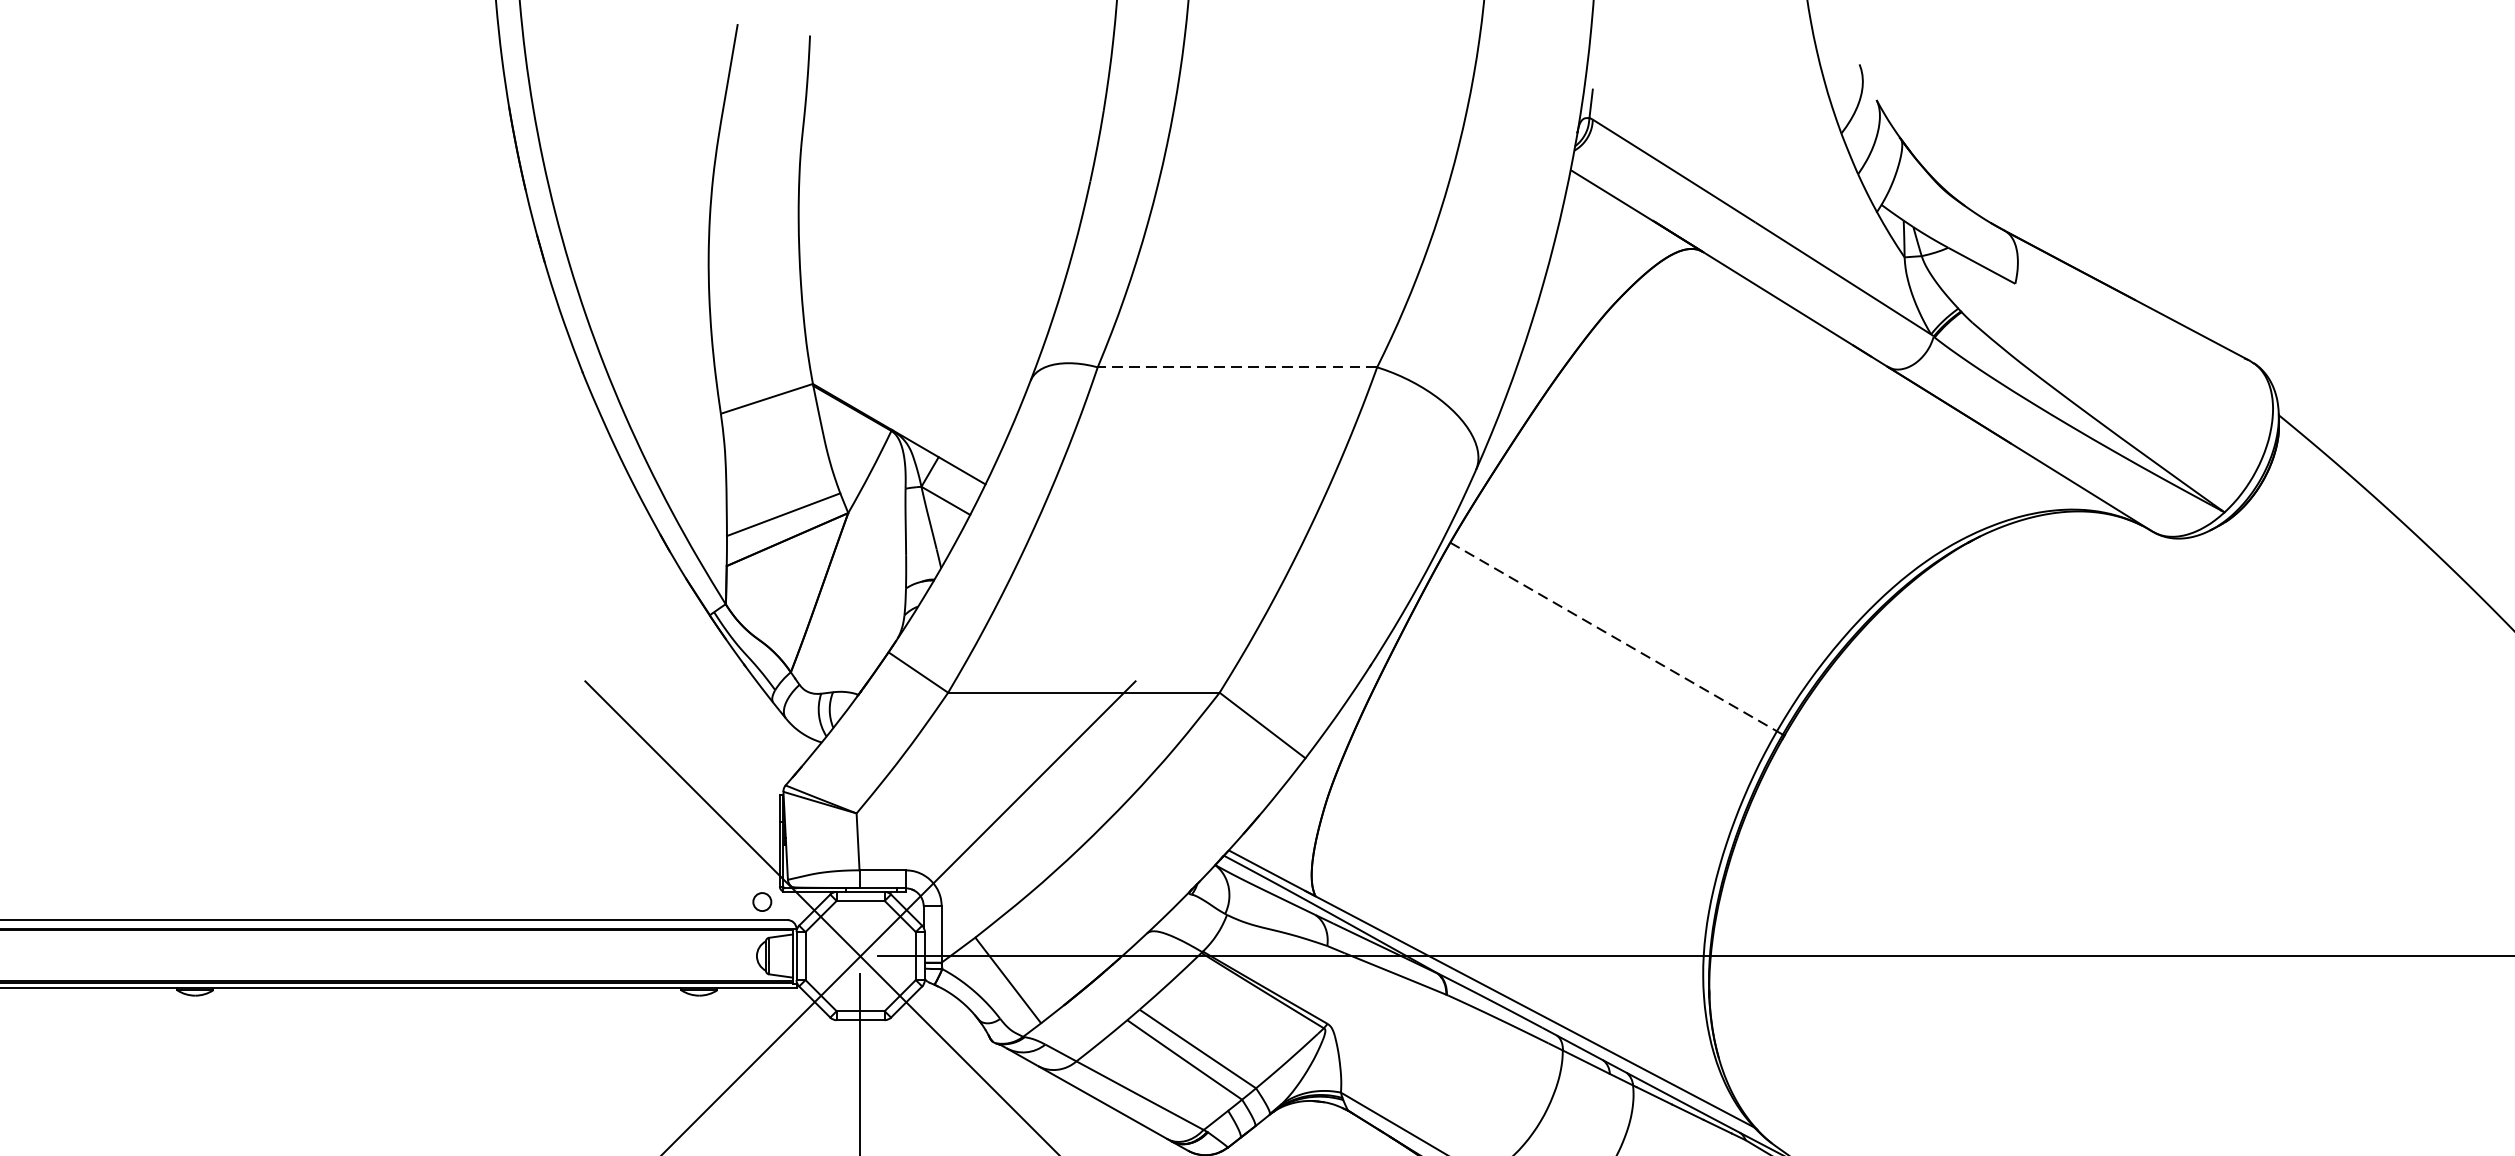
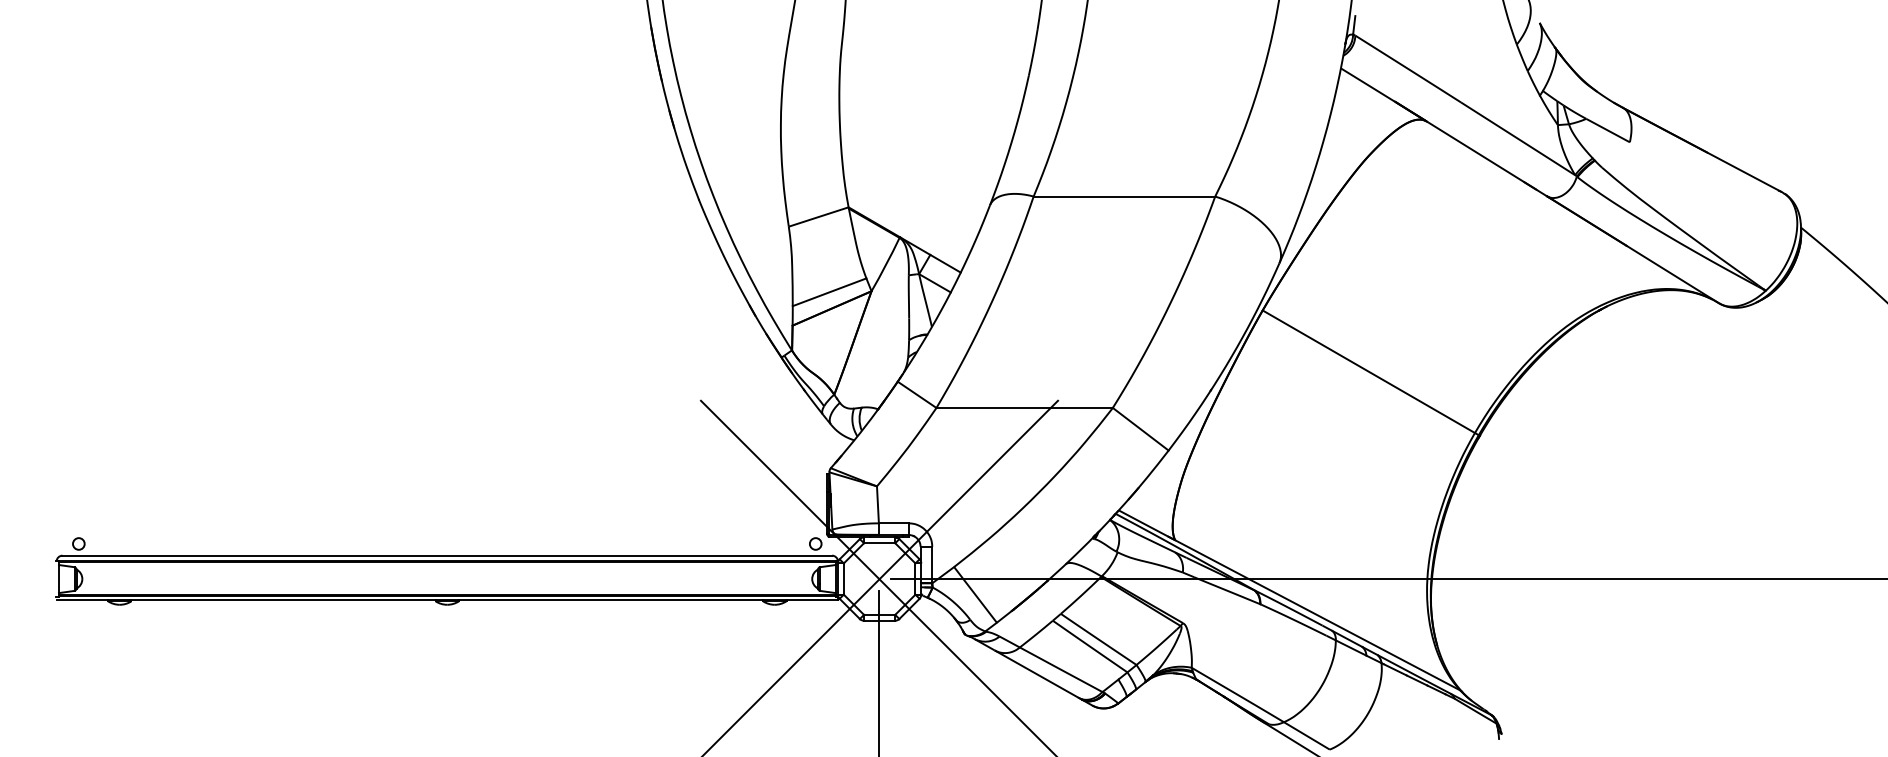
line: (1237, 367) -> (1124, 196), dashed -> solid
line: (1613, 636) -> (1368, 371), dashed -> solid

